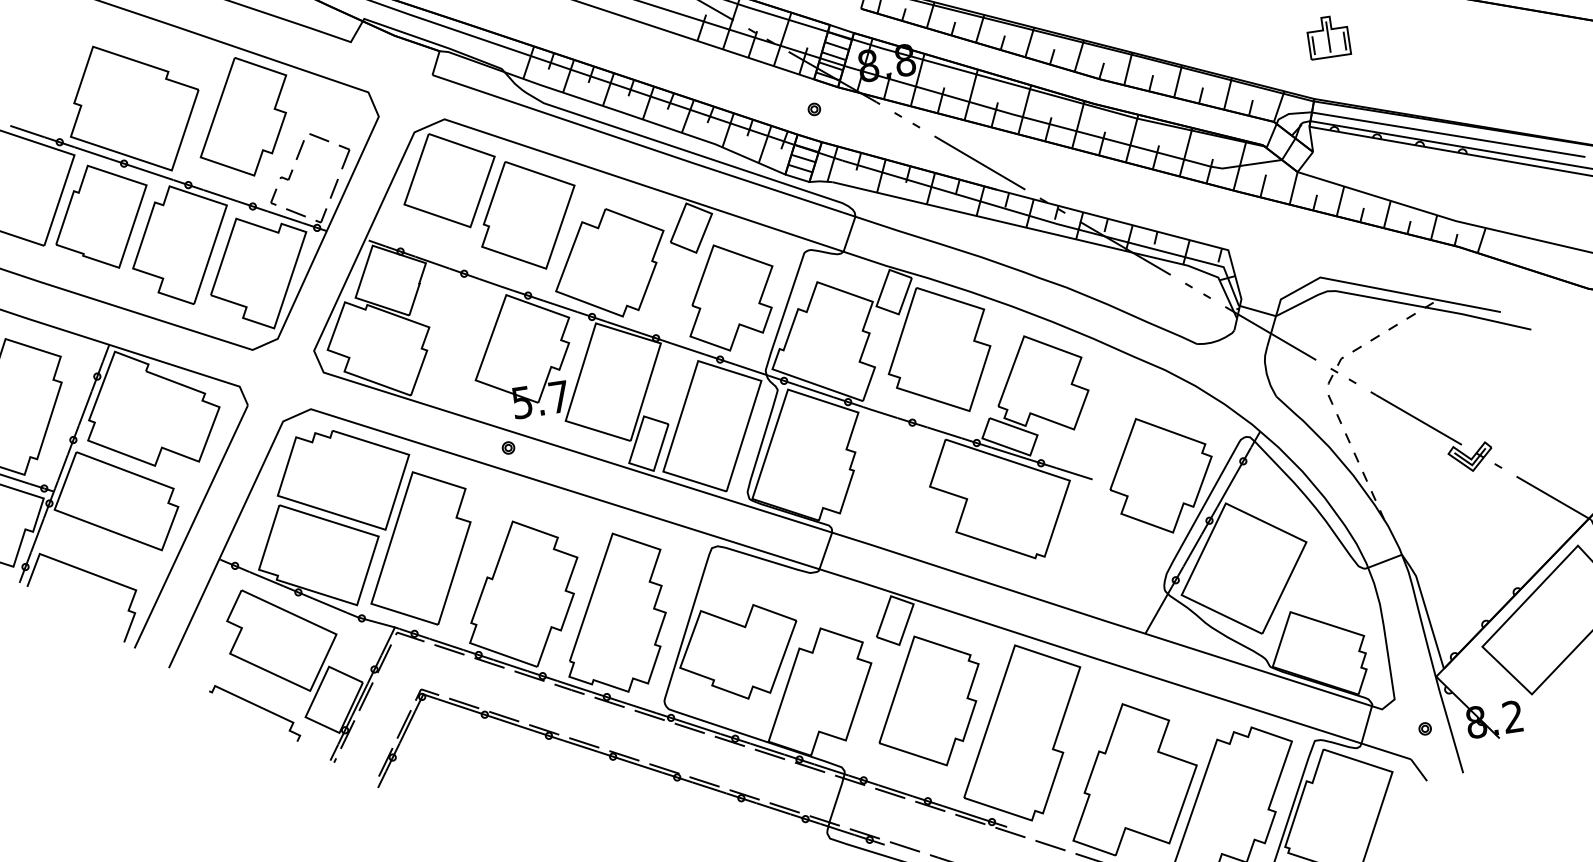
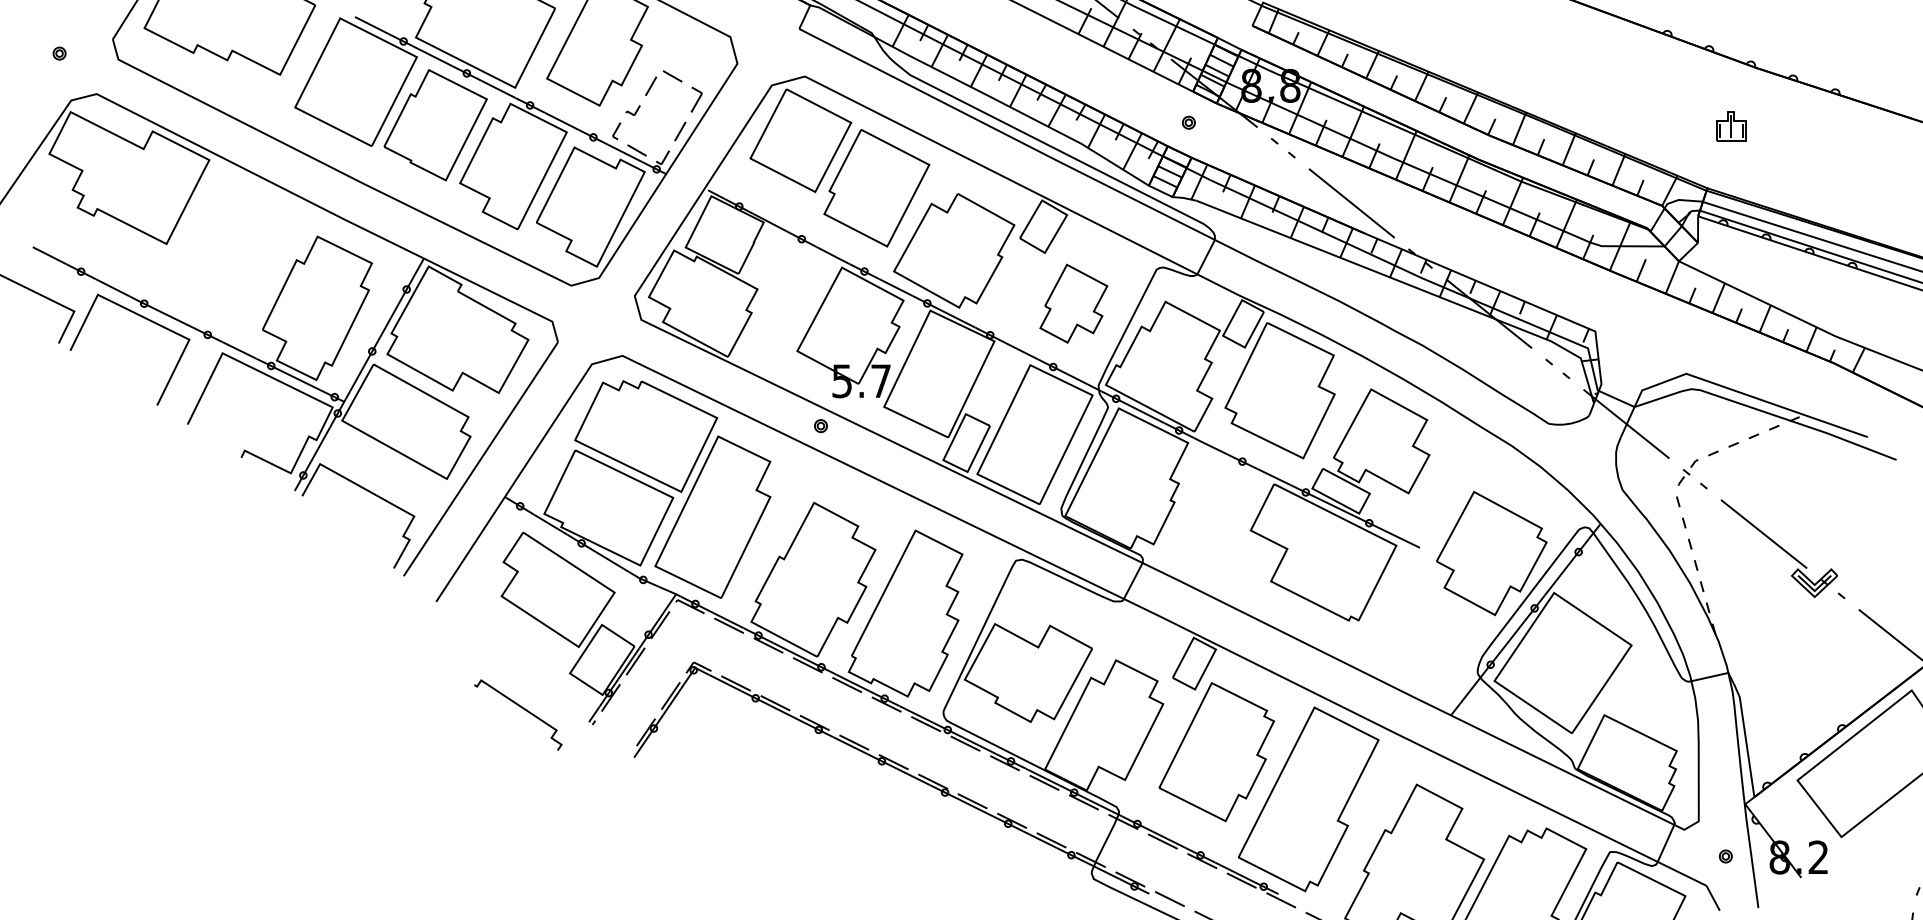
part: (1327, 37) -> (1730, 126), size x0.7
part: (730, 296) -> (1073, 303), size x0.7
curve: (257, 706) -> (521, 708), moved

